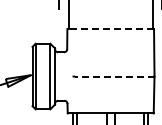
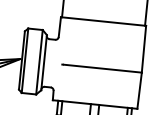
line: (110, 29) -> (103, 22), dashed -> solid
line: (114, 76) -> (102, 68), dashed -> solid

